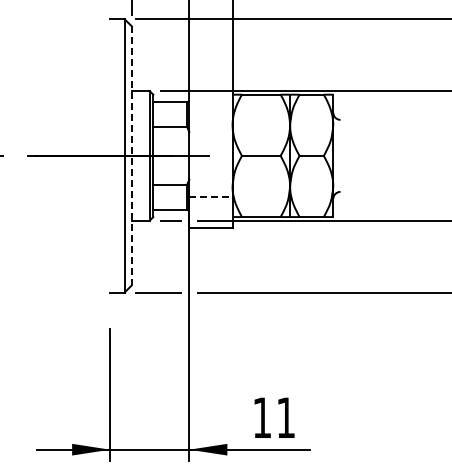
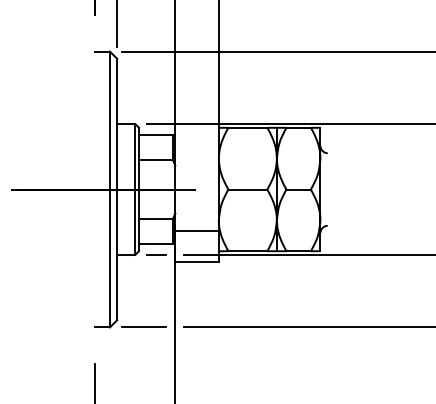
line: (131, 155) -> (116, 189), dashed -> solid
line: (210, 197) -> (196, 231), dashed -> solid

